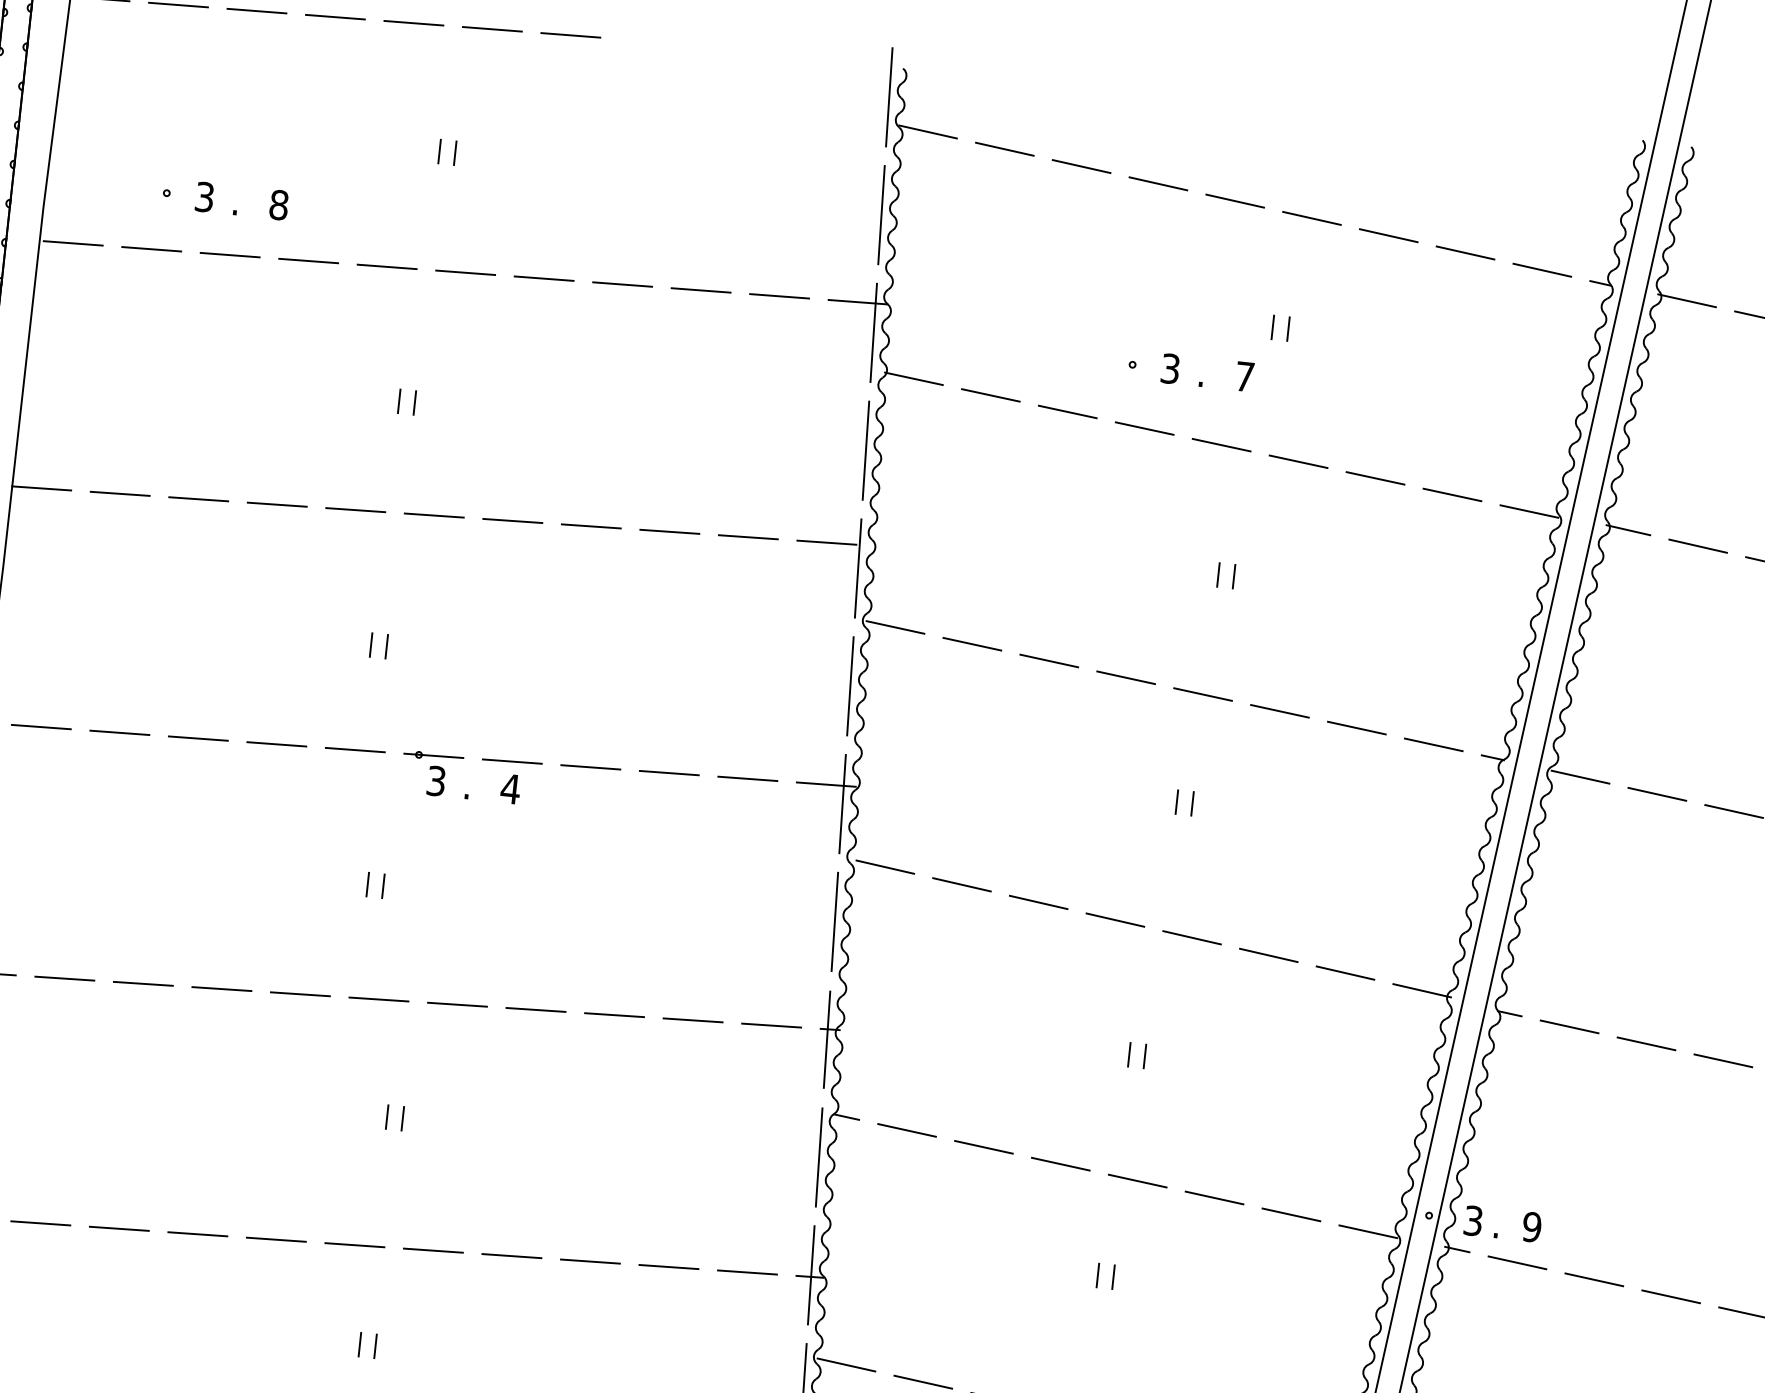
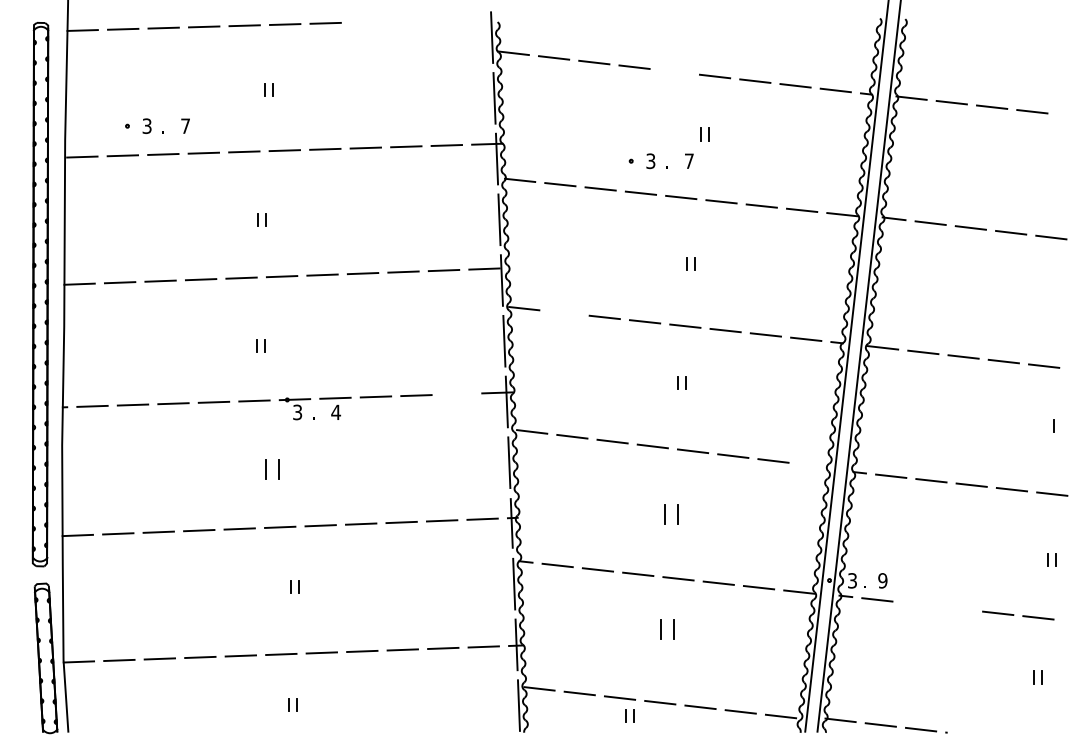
line: (1234, 200) -> (674, 71), removed
text: (278, 203) -> (185, 125), 8 -> 7
line: (972, 643) -> (564, 312), removed
line: (747, 777) -> (456, 393), removed
part: (374, 884) -> (271, 468), size x1.6
line: (1421, 990) -> (813, 465), removed
part: (1135, 1055) -> (670, 514), size x1.6
part: (1104, 1274) -> (666, 628), size x1.6
line: (1594, 1280) -> (917, 604), removed
line: (1670, 1296) -> (957, 608), removed

